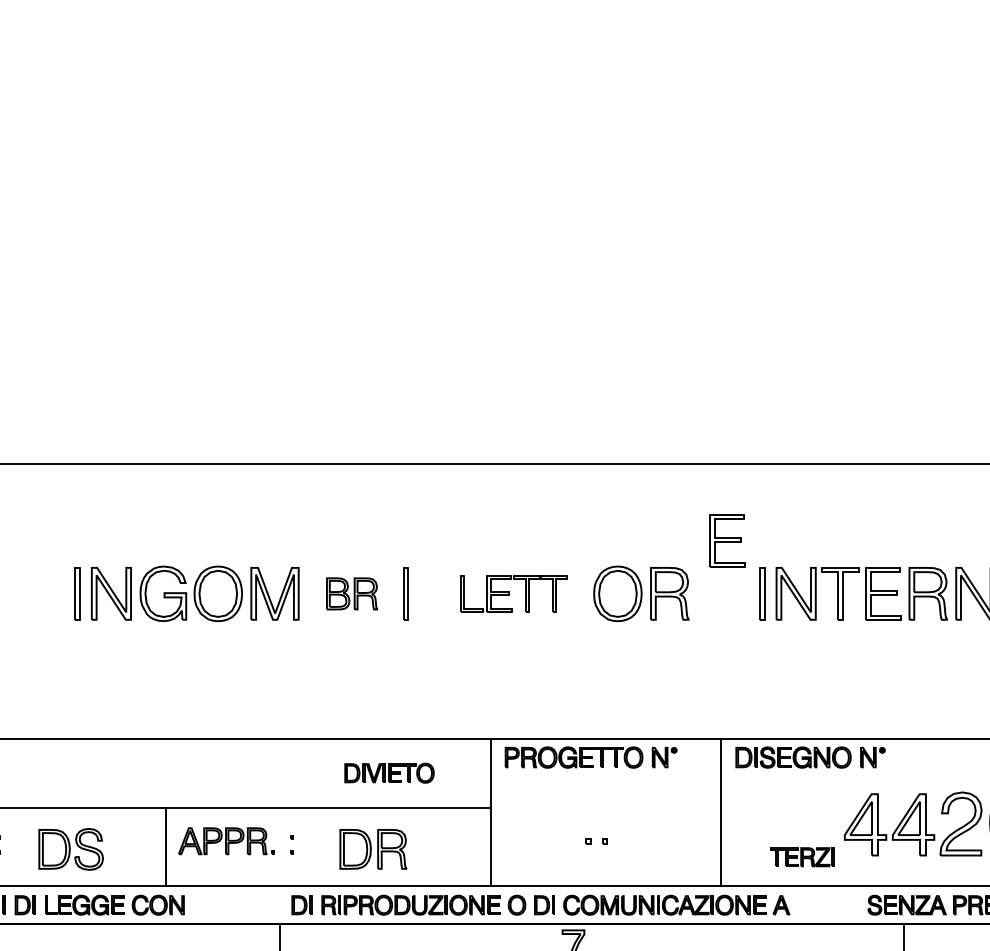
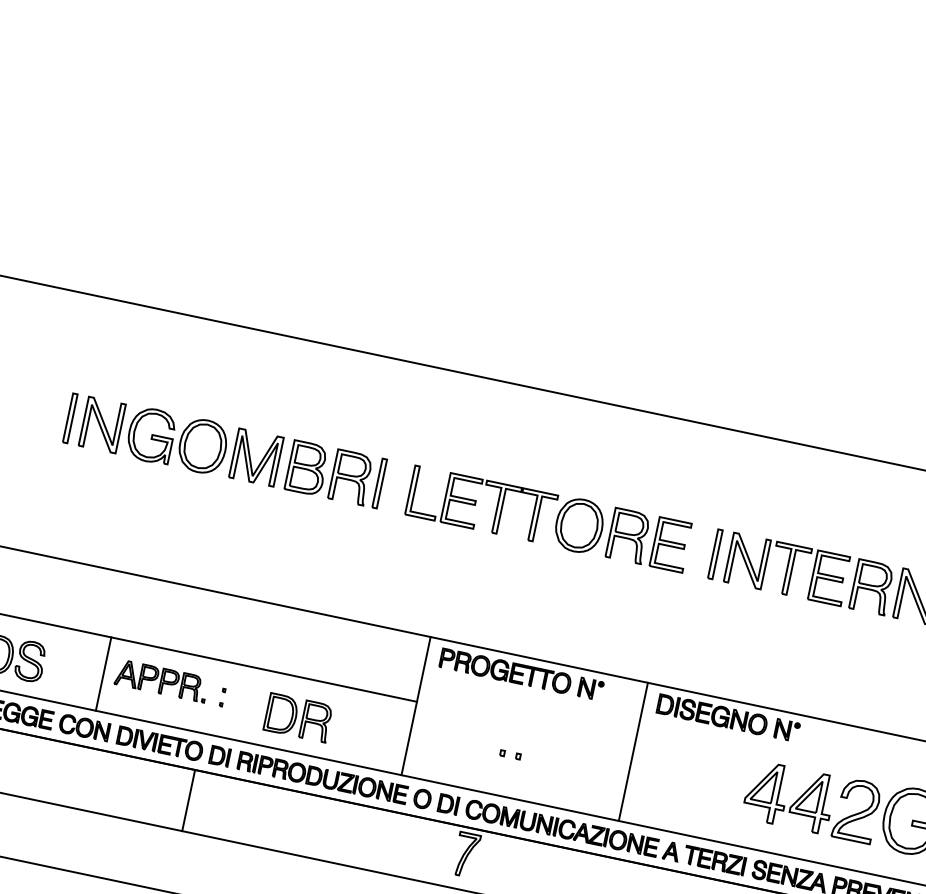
part: (727, 540) -> (671, 544), moved
part: (351, 593) -> (328, 472), size x1.67
part: (513, 593) -> (481, 504), size x1.43
part: (389, 772) -> (160, 743), moved
part: (802, 857) -> (714, 860), moved

